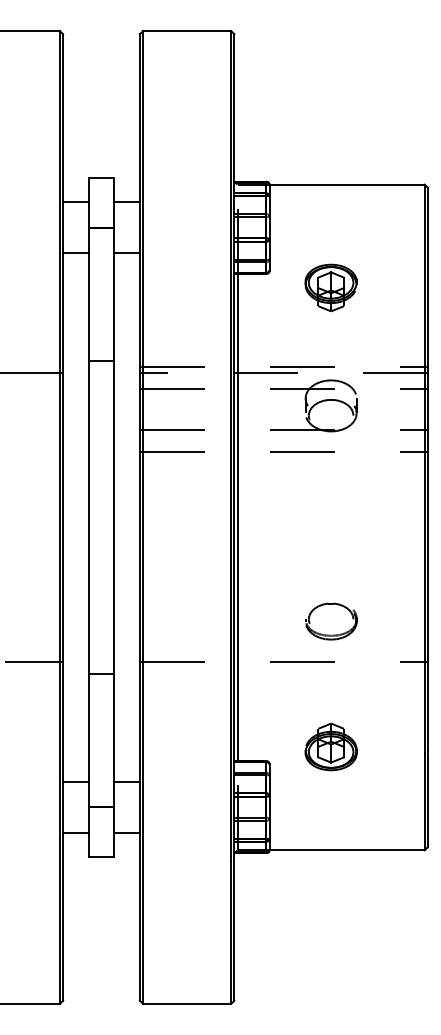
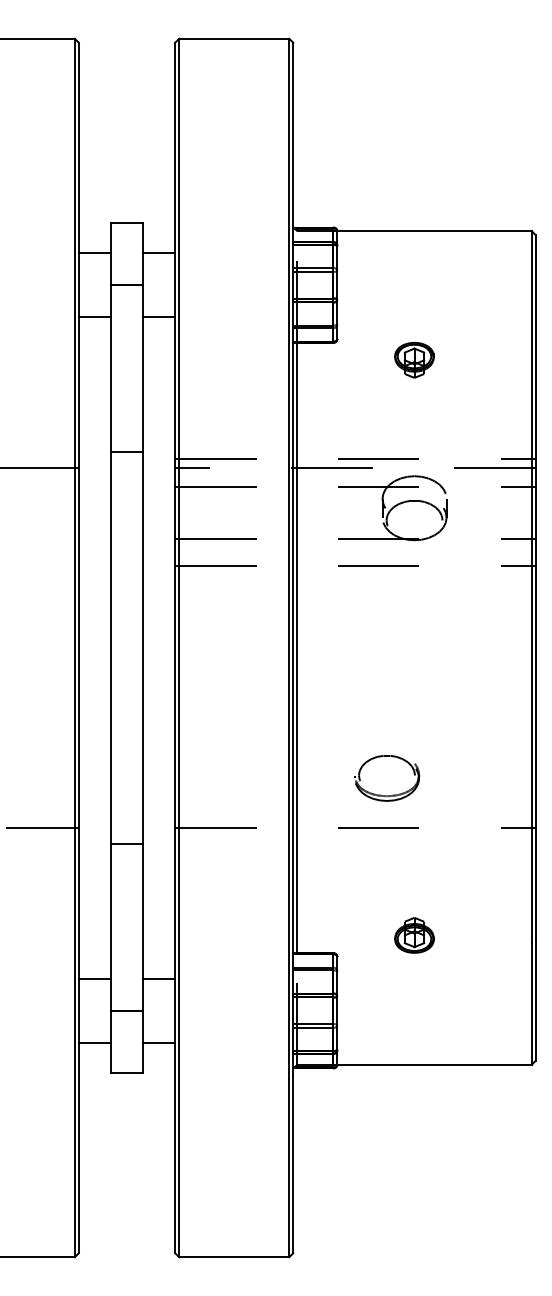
part: (330, 287) -> (413, 359), size x0.6
part: (331, 621) -> (387, 778), moved
part: (330, 746) -> (413, 934), size x0.6

